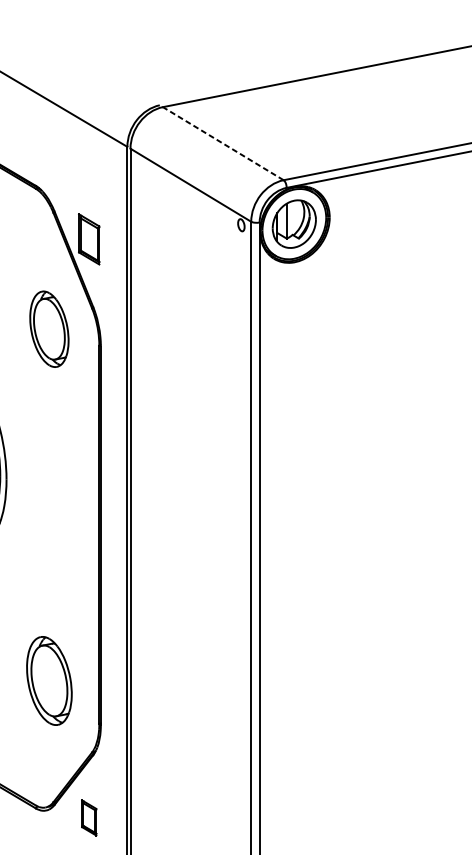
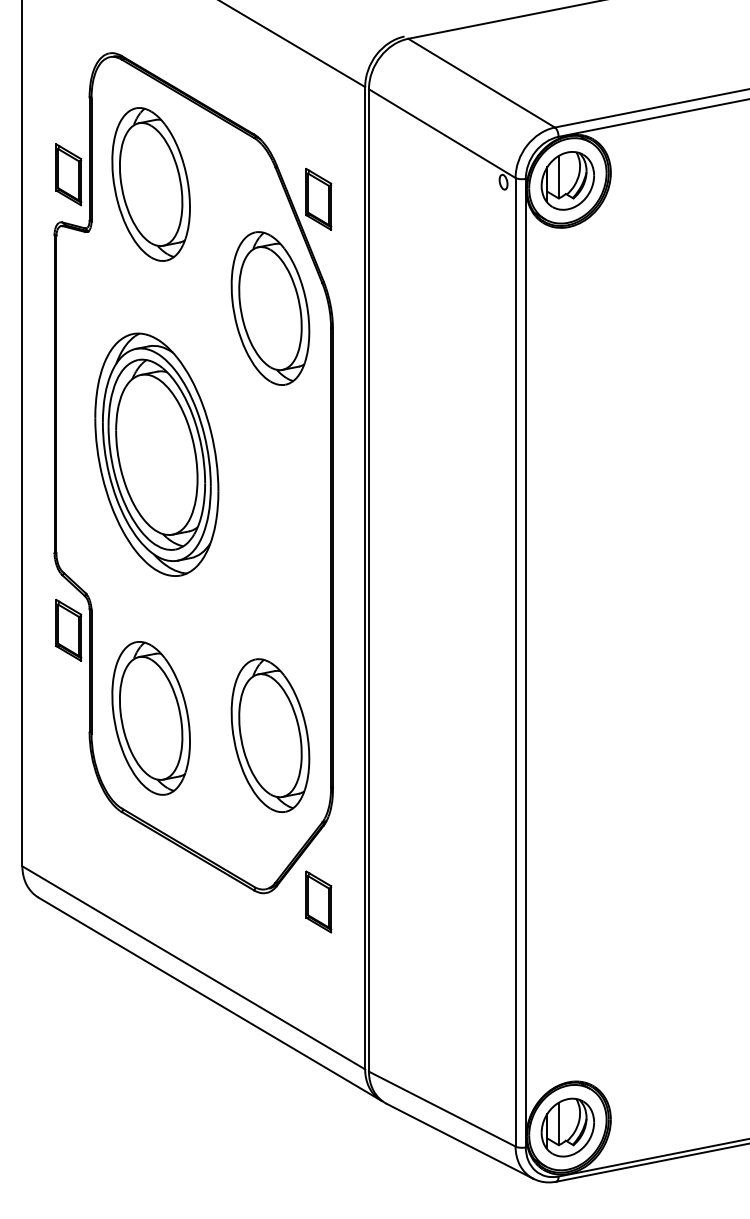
line: (223, 143) -> (481, 83), dashed -> solid
part: (49, 329) -> (270, 308), size x1.67
part: (49, 680) -> (270, 735), size x1.43
part: (88, 817) -> (318, 901), size x1.43

